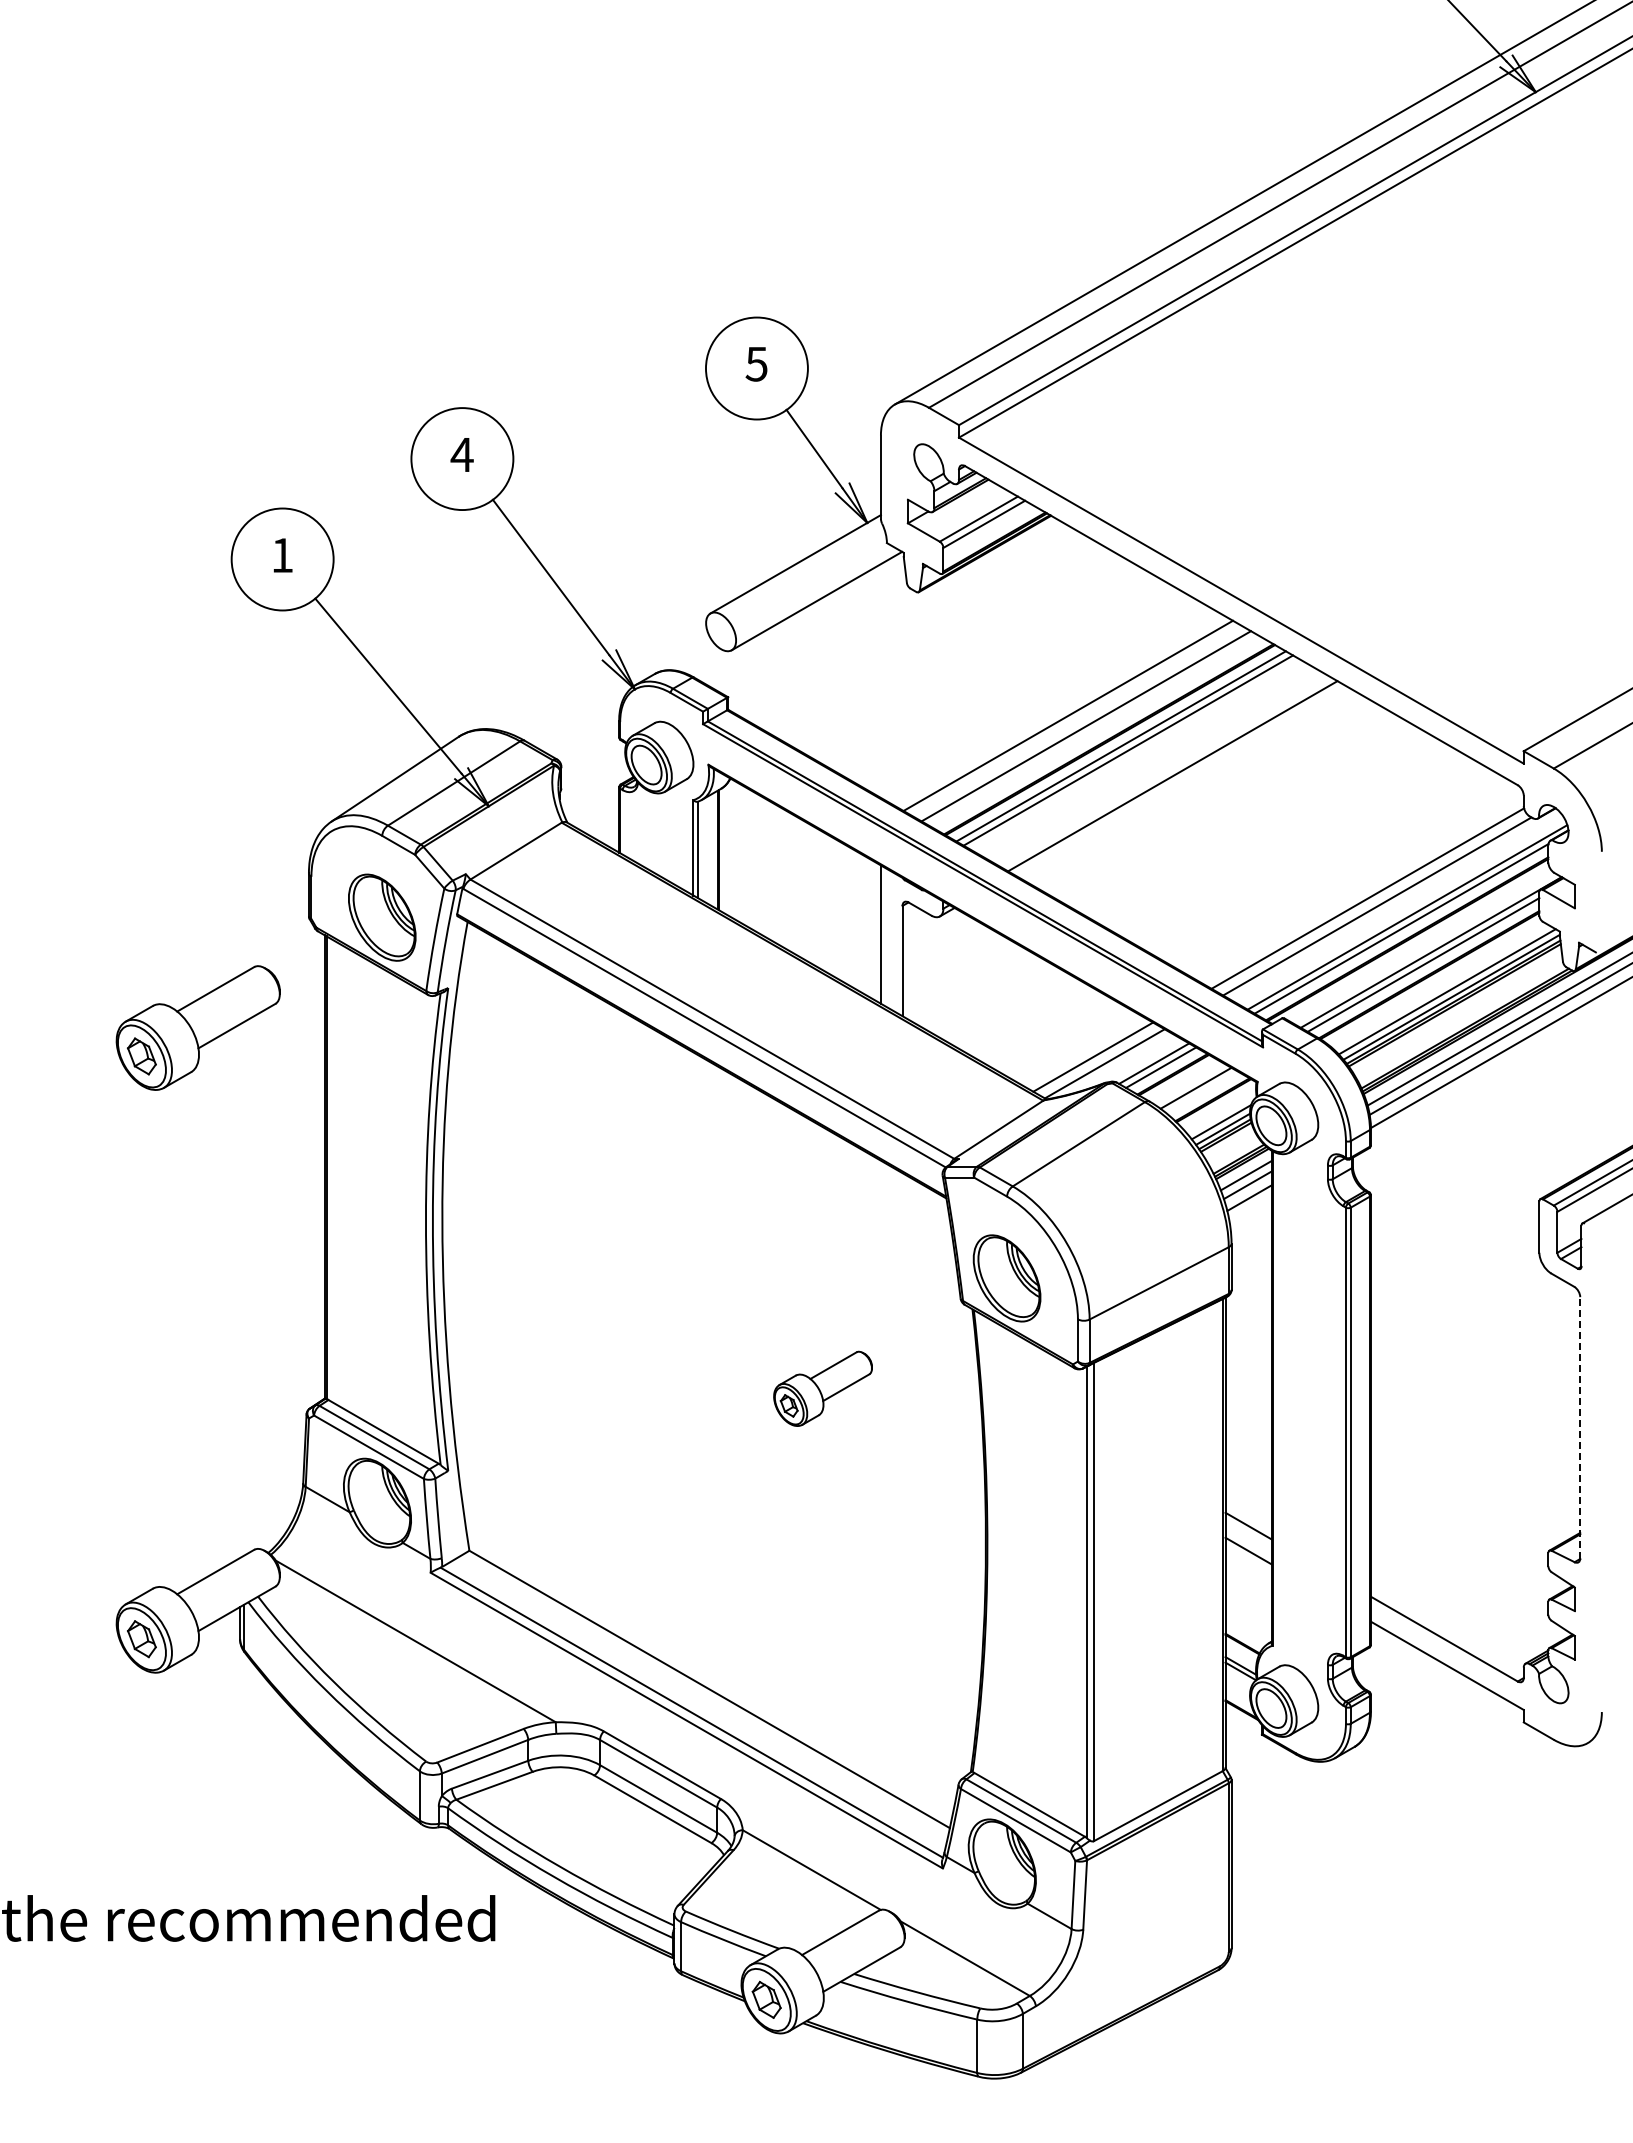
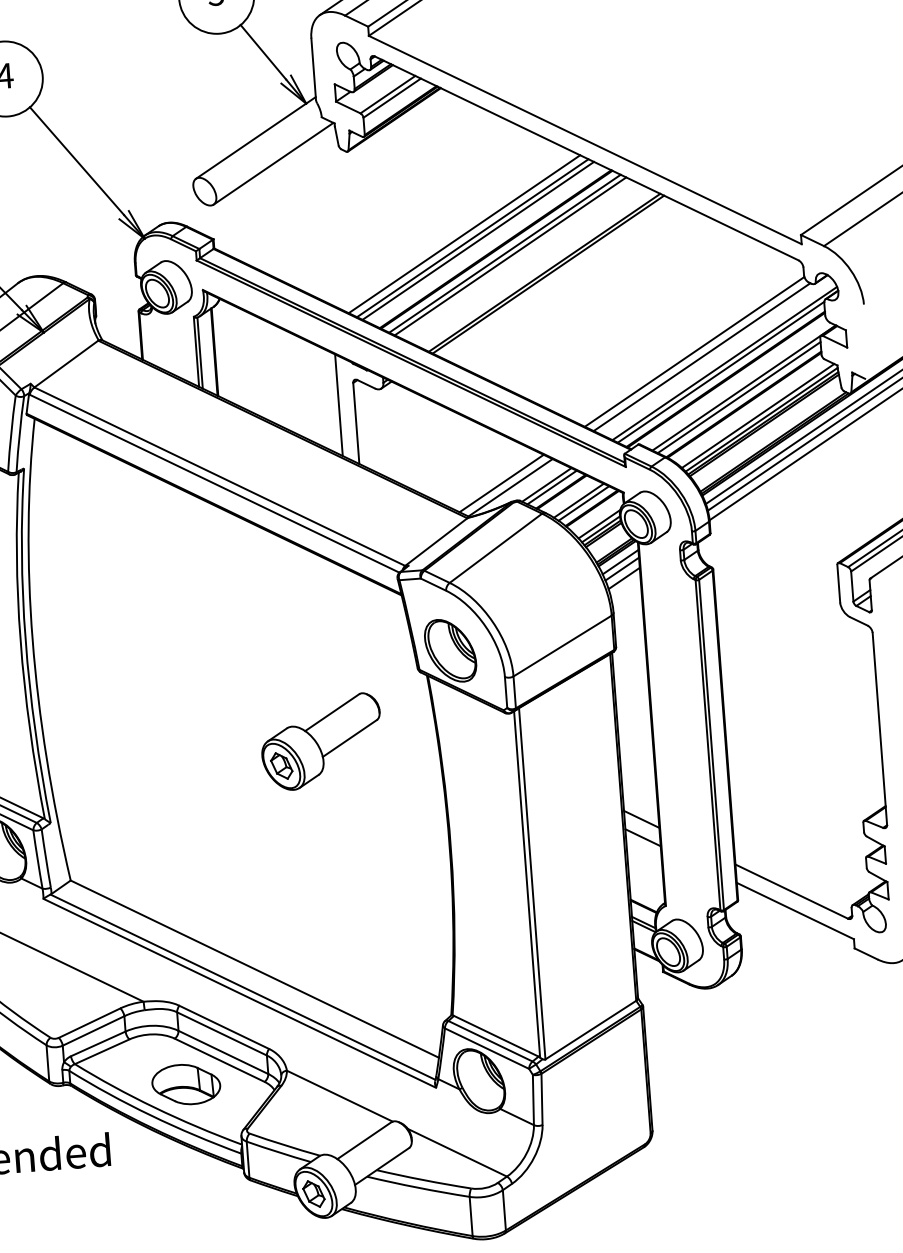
line: (1078, 722) -> (472, 238), added
line: (1177, 779) -> (548, 274), added
line: (1202, 1092) -> (583, 503), added
part: (822, 1388) -> (321, 741), size x1.67
line: (1580, 1427) -> (880, 728), dashed -> solid
part: (604, 1838) -> (185, 1084), added

